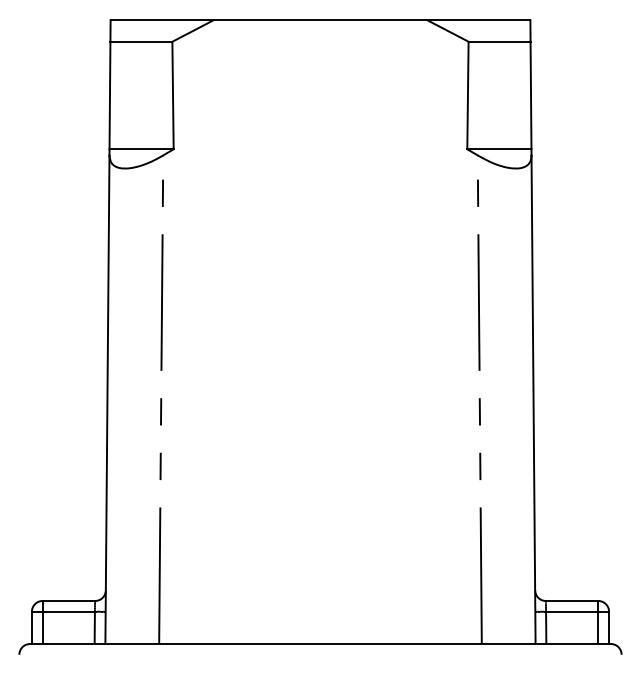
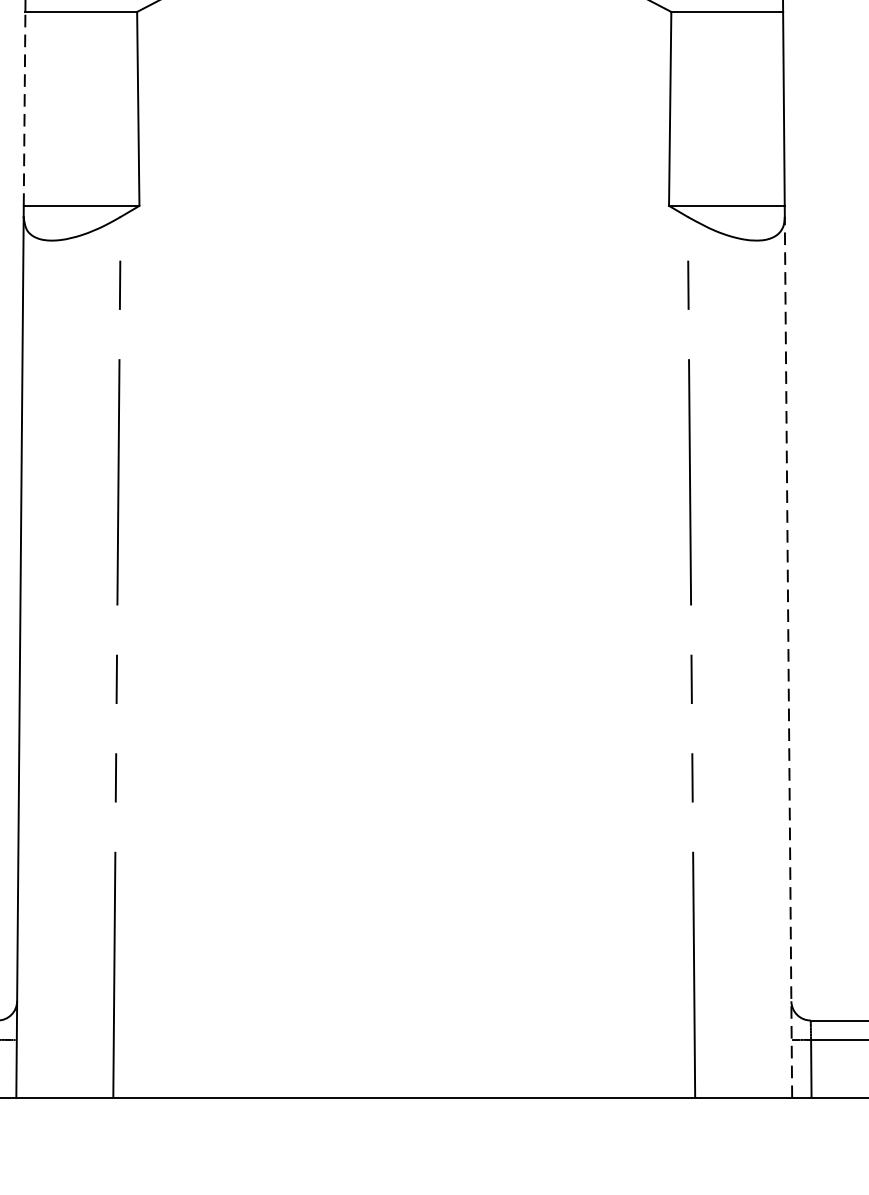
line: (109, 95) -> (23, 108), solid -> dashed
line: (533, 399) -> (788, 657), solid -> dashed

